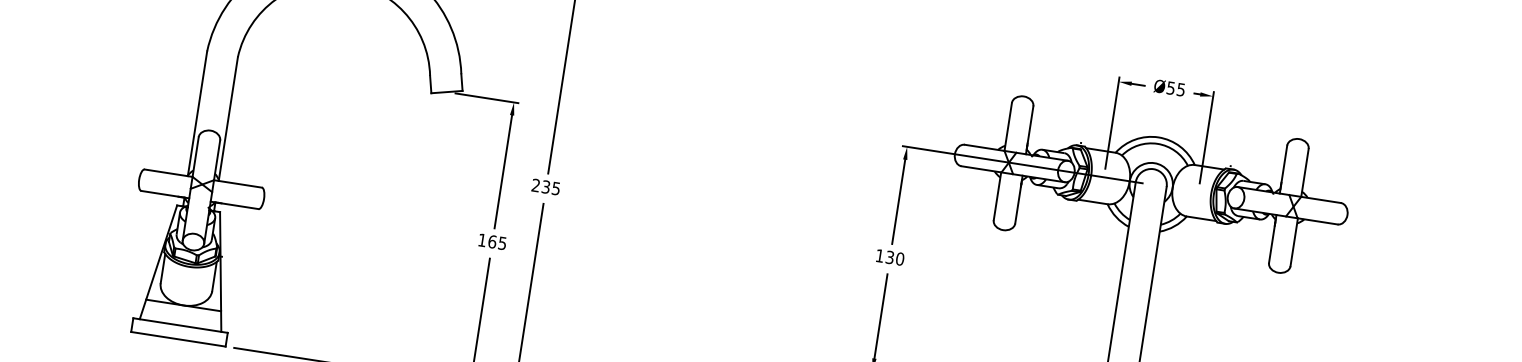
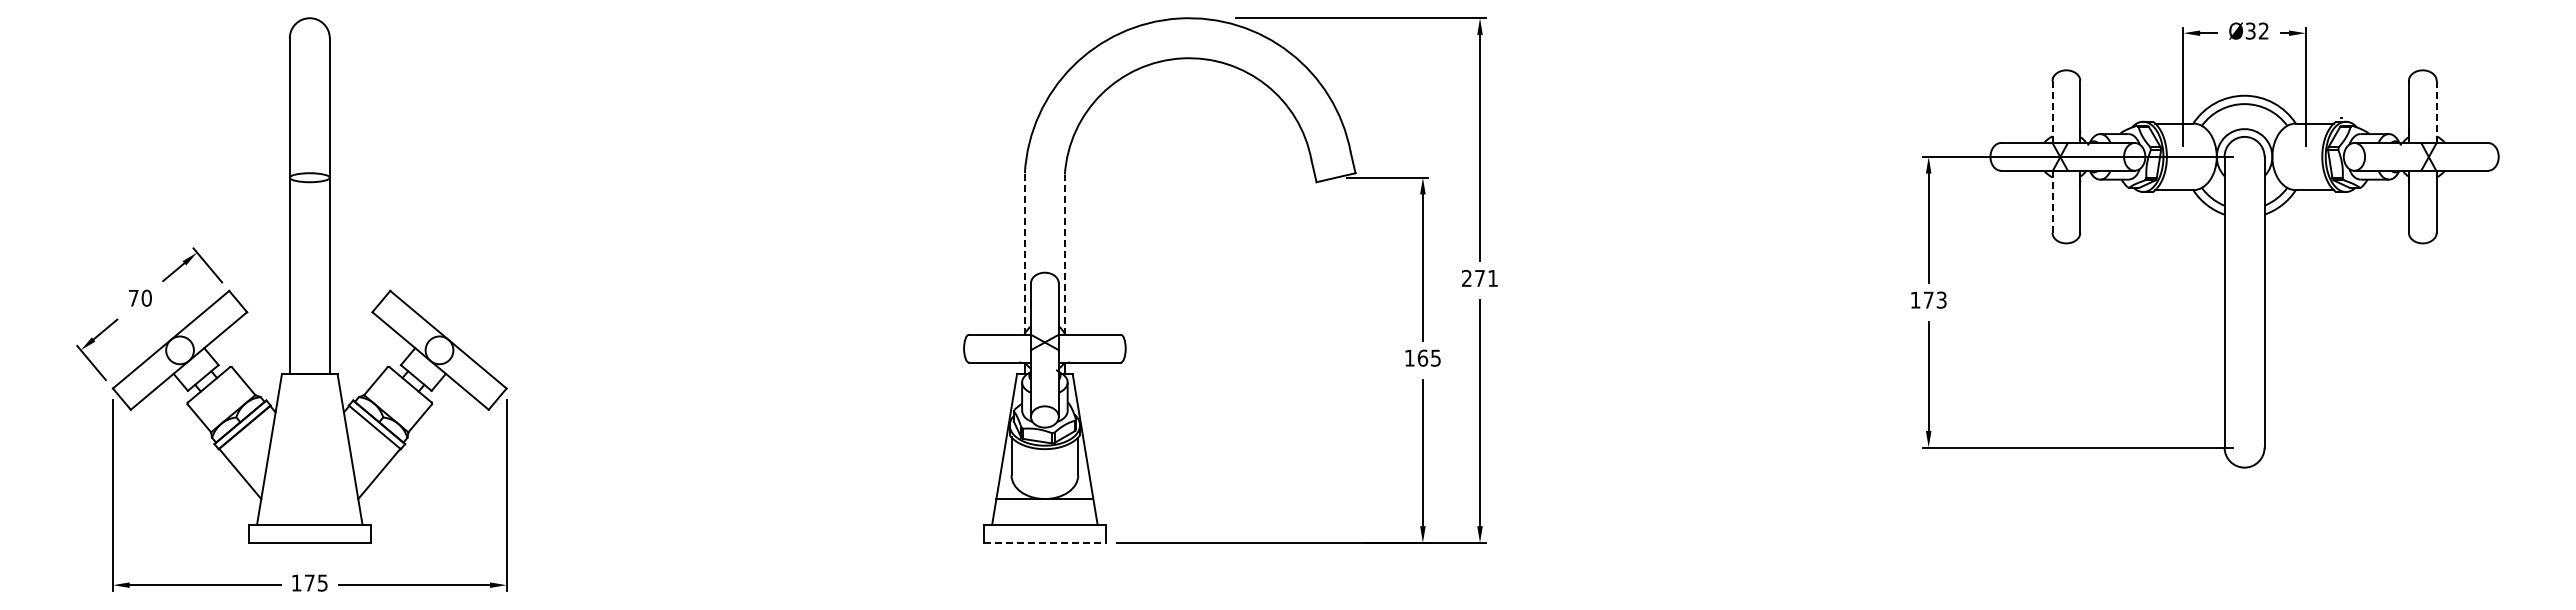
text: (1176, 88) -> (2257, 30), Ø55 -> Ø32
line: (197, 114) -> (1024, 254), solid -> dashed
line: (228, 118) -> (1064, 254), solid -> dashed
line: (1008, 127) -> (2052, 112), solid -> dashed
line: (1304, 173) -> (2436, 112), solid -> dashed
text: (551, 187) -> (1486, 277), 235 -> 271
line: (997, 196) -> (2052, 202), solid -> dashed
text: (894, 257) -> (1934, 299), 130 -> 173
line: (178, 339) -> (1045, 542), solid -> dashed

